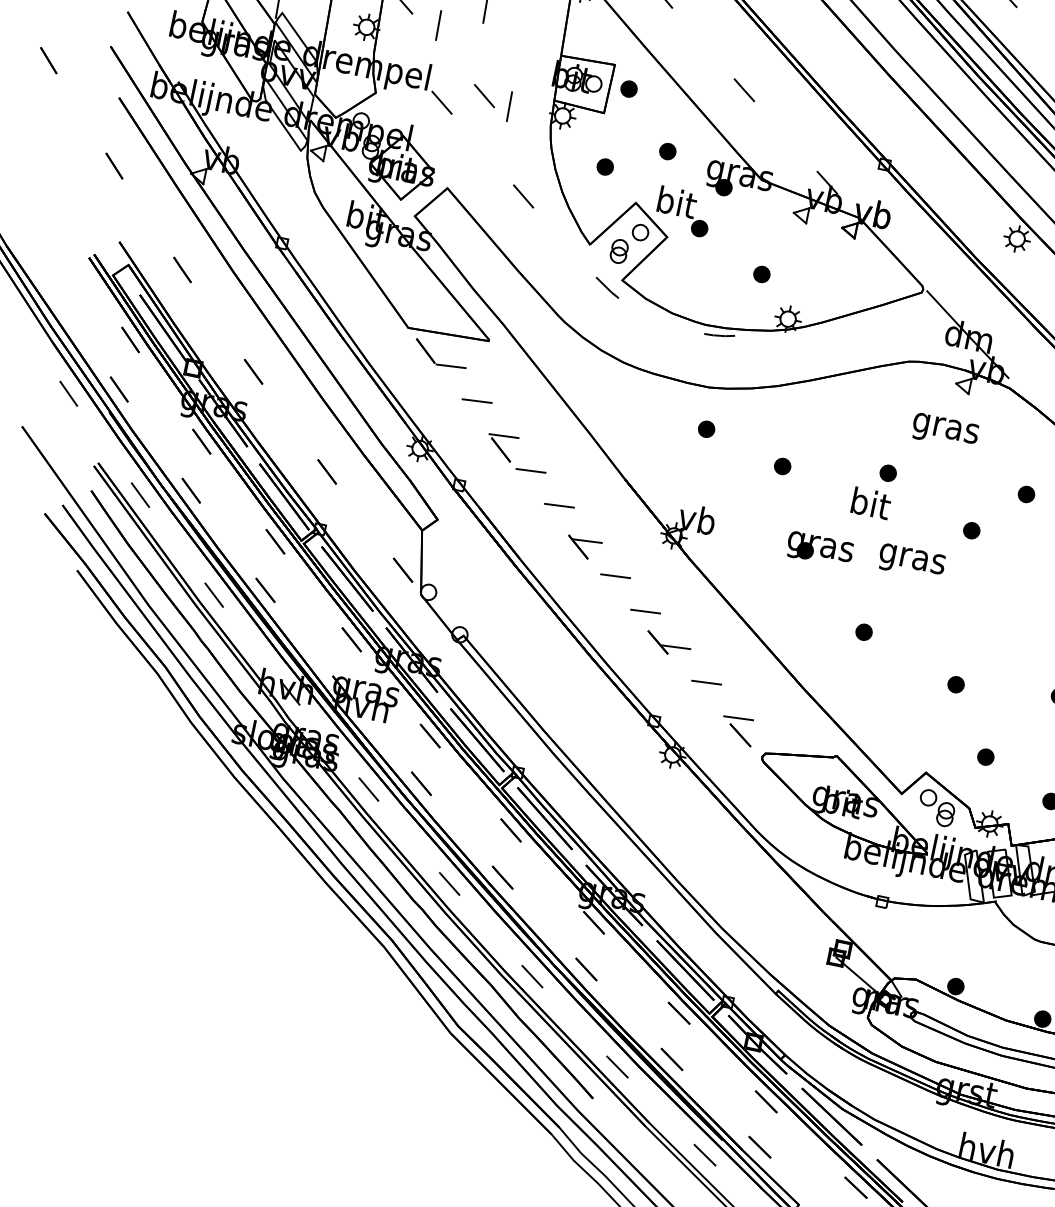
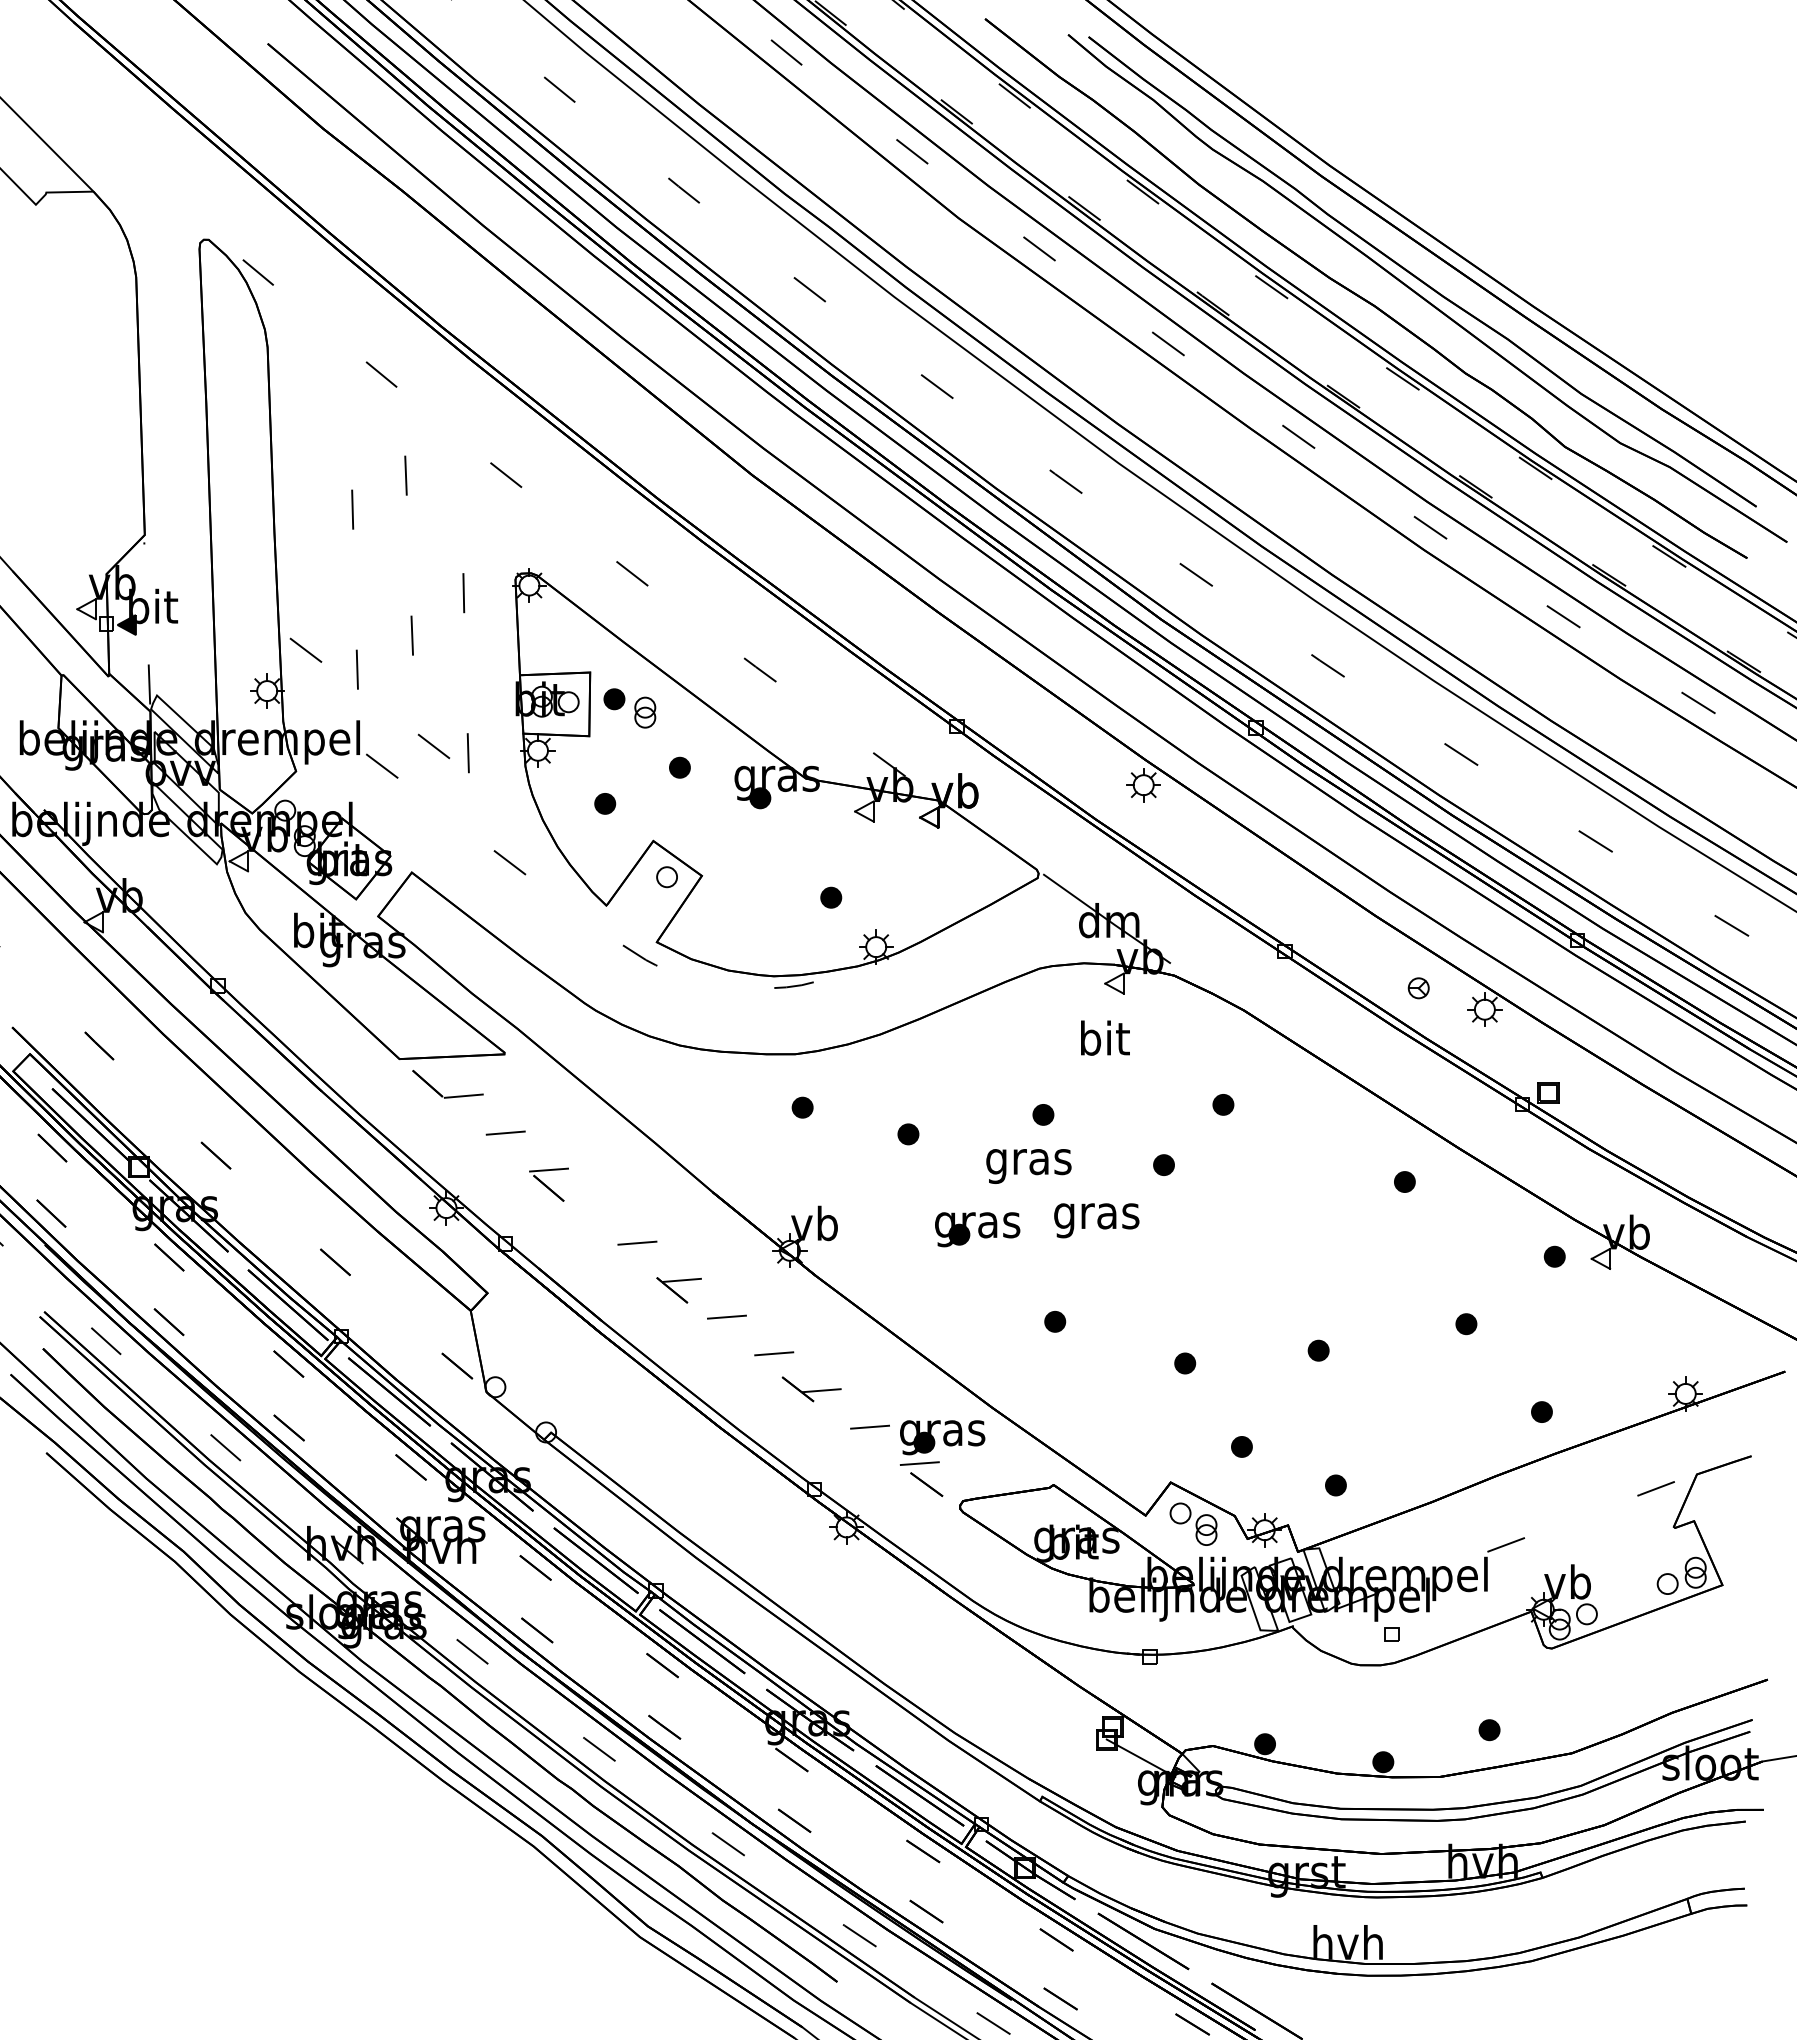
part: (684, 211) -> (716, 839), removed
part: (619, 251) -> (645, 712), moved
text: (945, 427) -> (1103, 1042), gras -> bit
line: (531, 470) -> (592, 1206), removed
text: (869, 506) -> (1028, 1161), bit -> gras
part: (760, 702) -> (942, 1437), added

